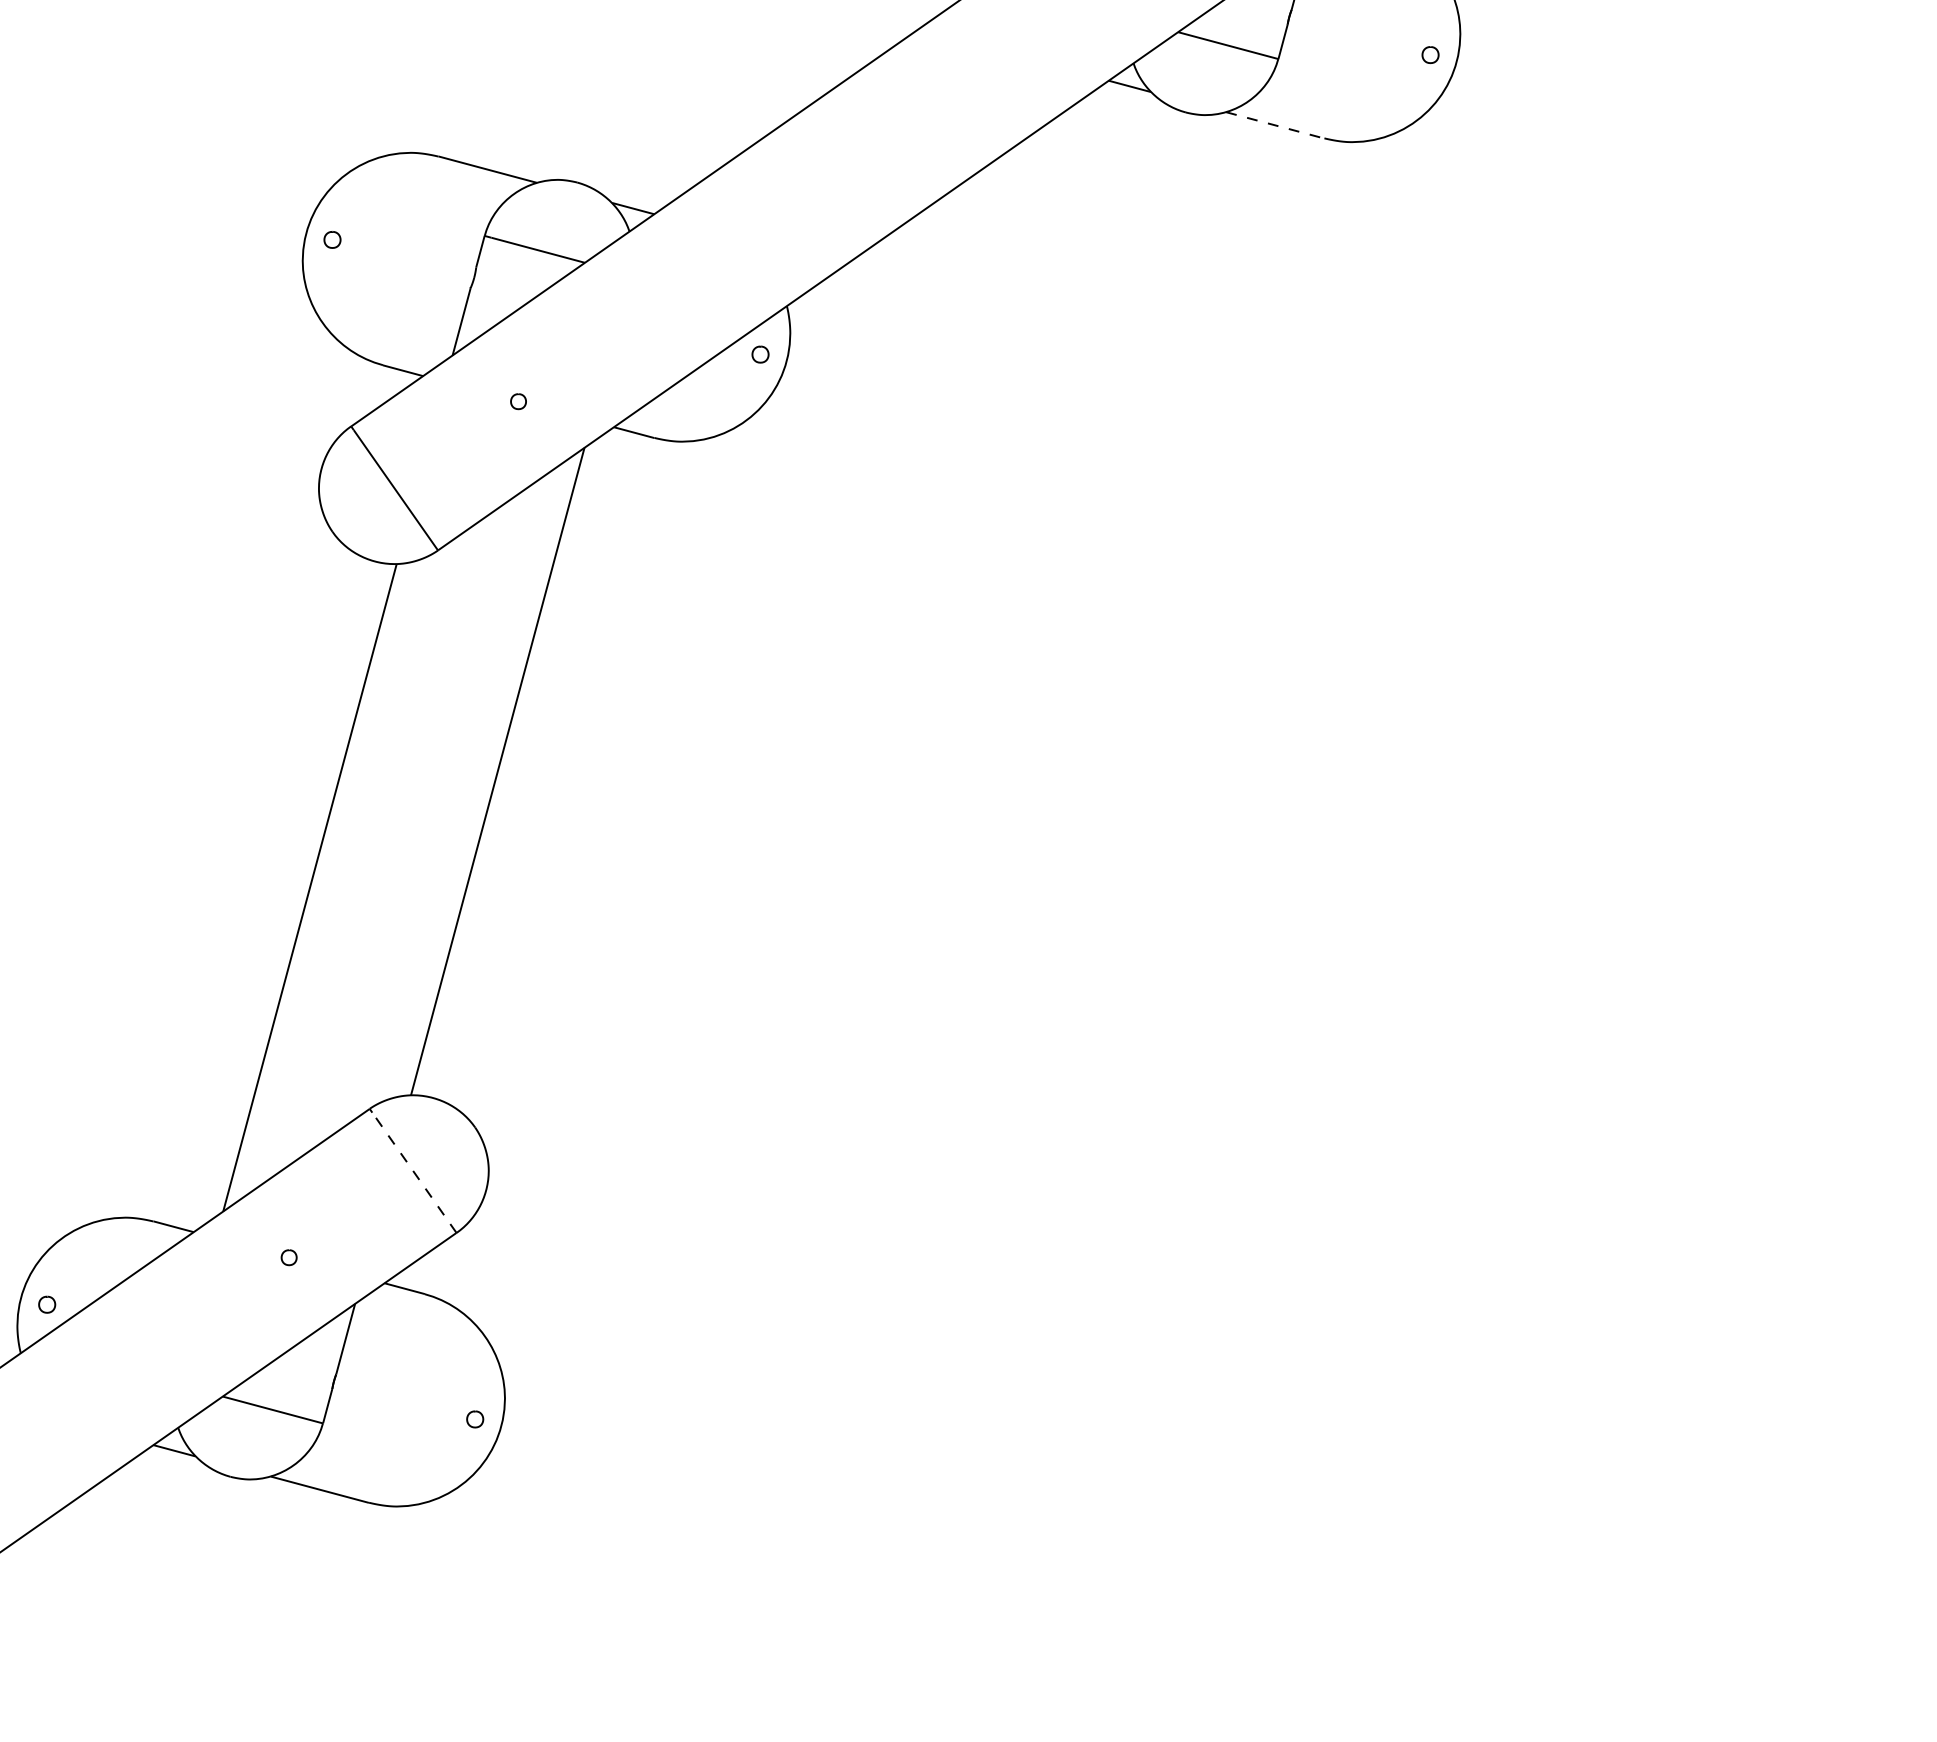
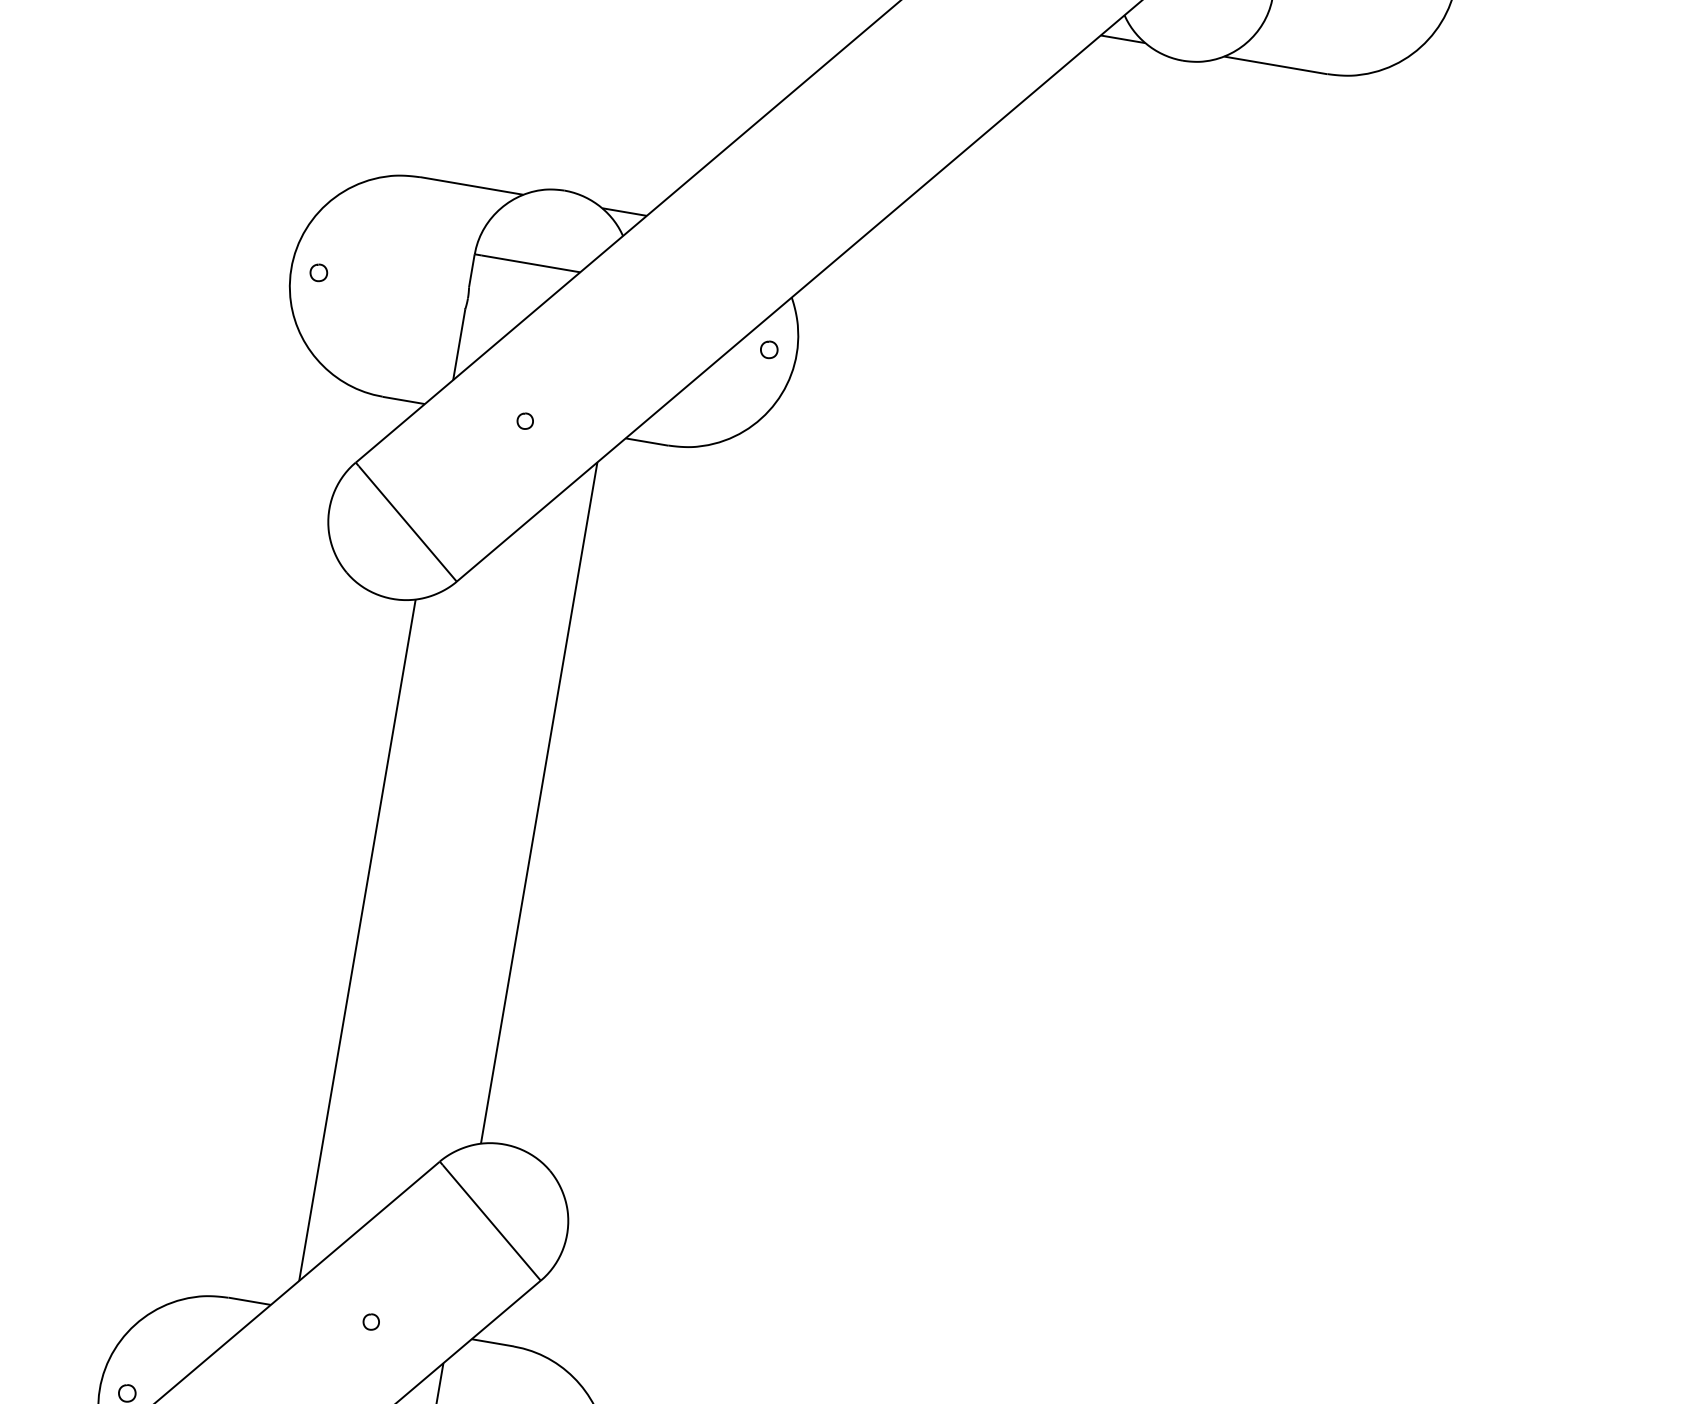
line: (1275, 125) -> (1276, 65), dashed -> solid
line: (414, 1172) -> (491, 1222), dashed -> solid

